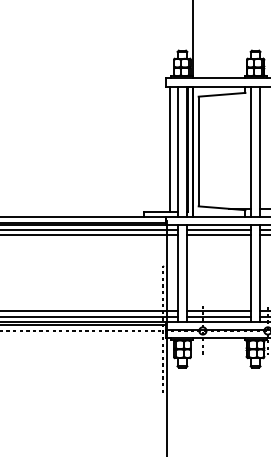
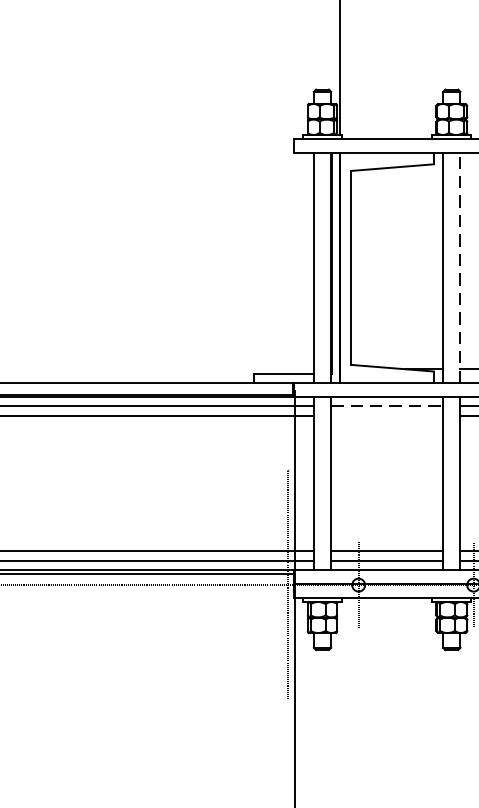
line: (170, 148) -> (301, 262), removed
line: (260, 151) -> (460, 267), solid -> dashed
line: (219, 229) -> (388, 405), solid -> dashed
line: (218, 235) -> (386, 416), removed

